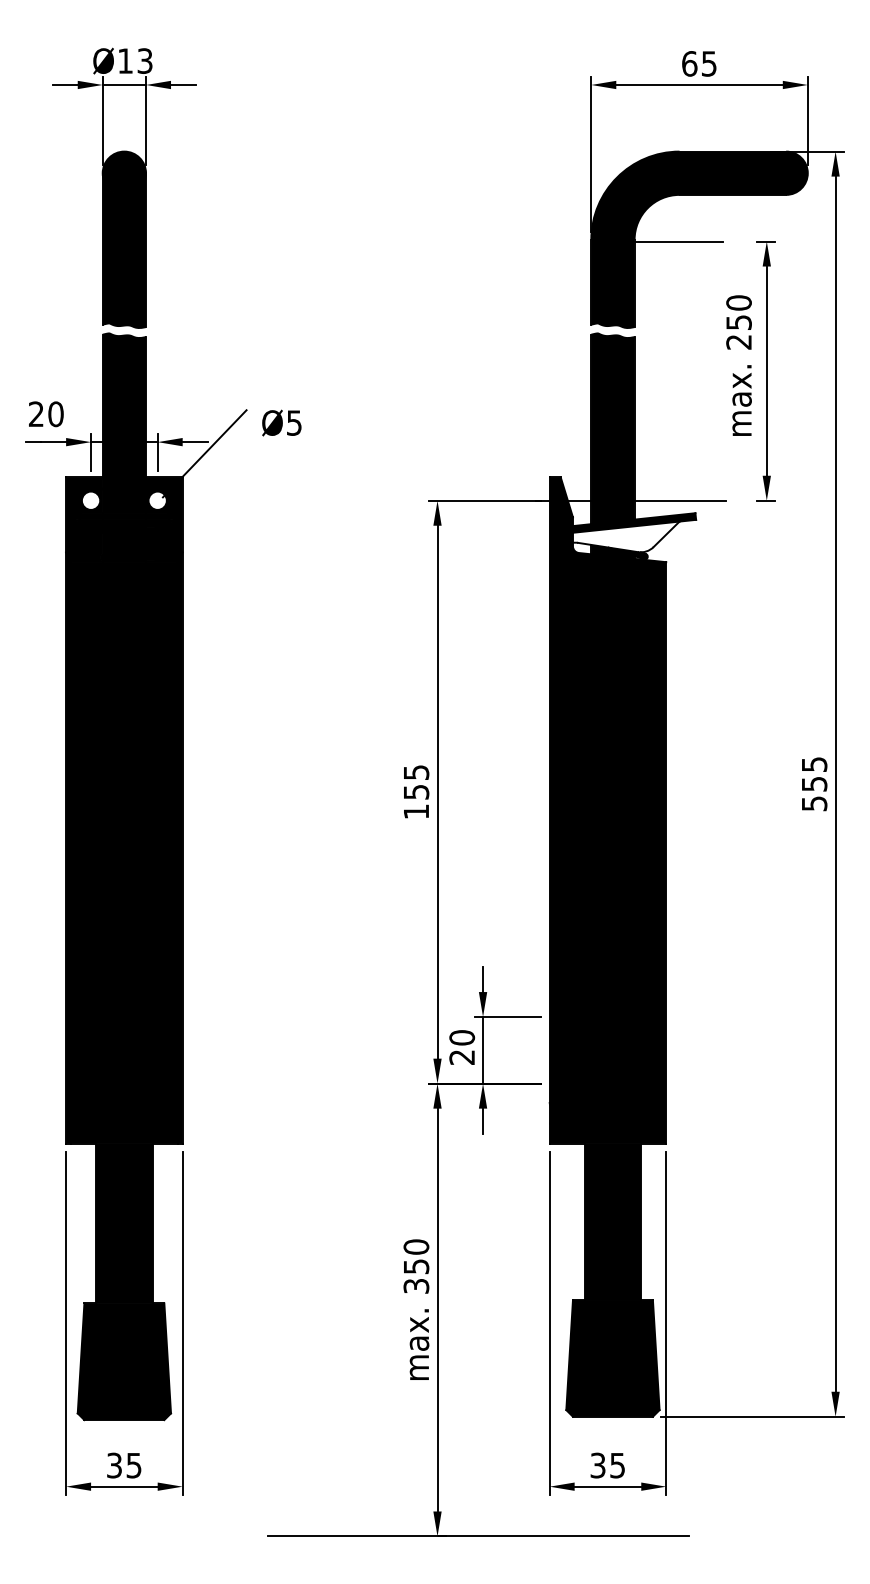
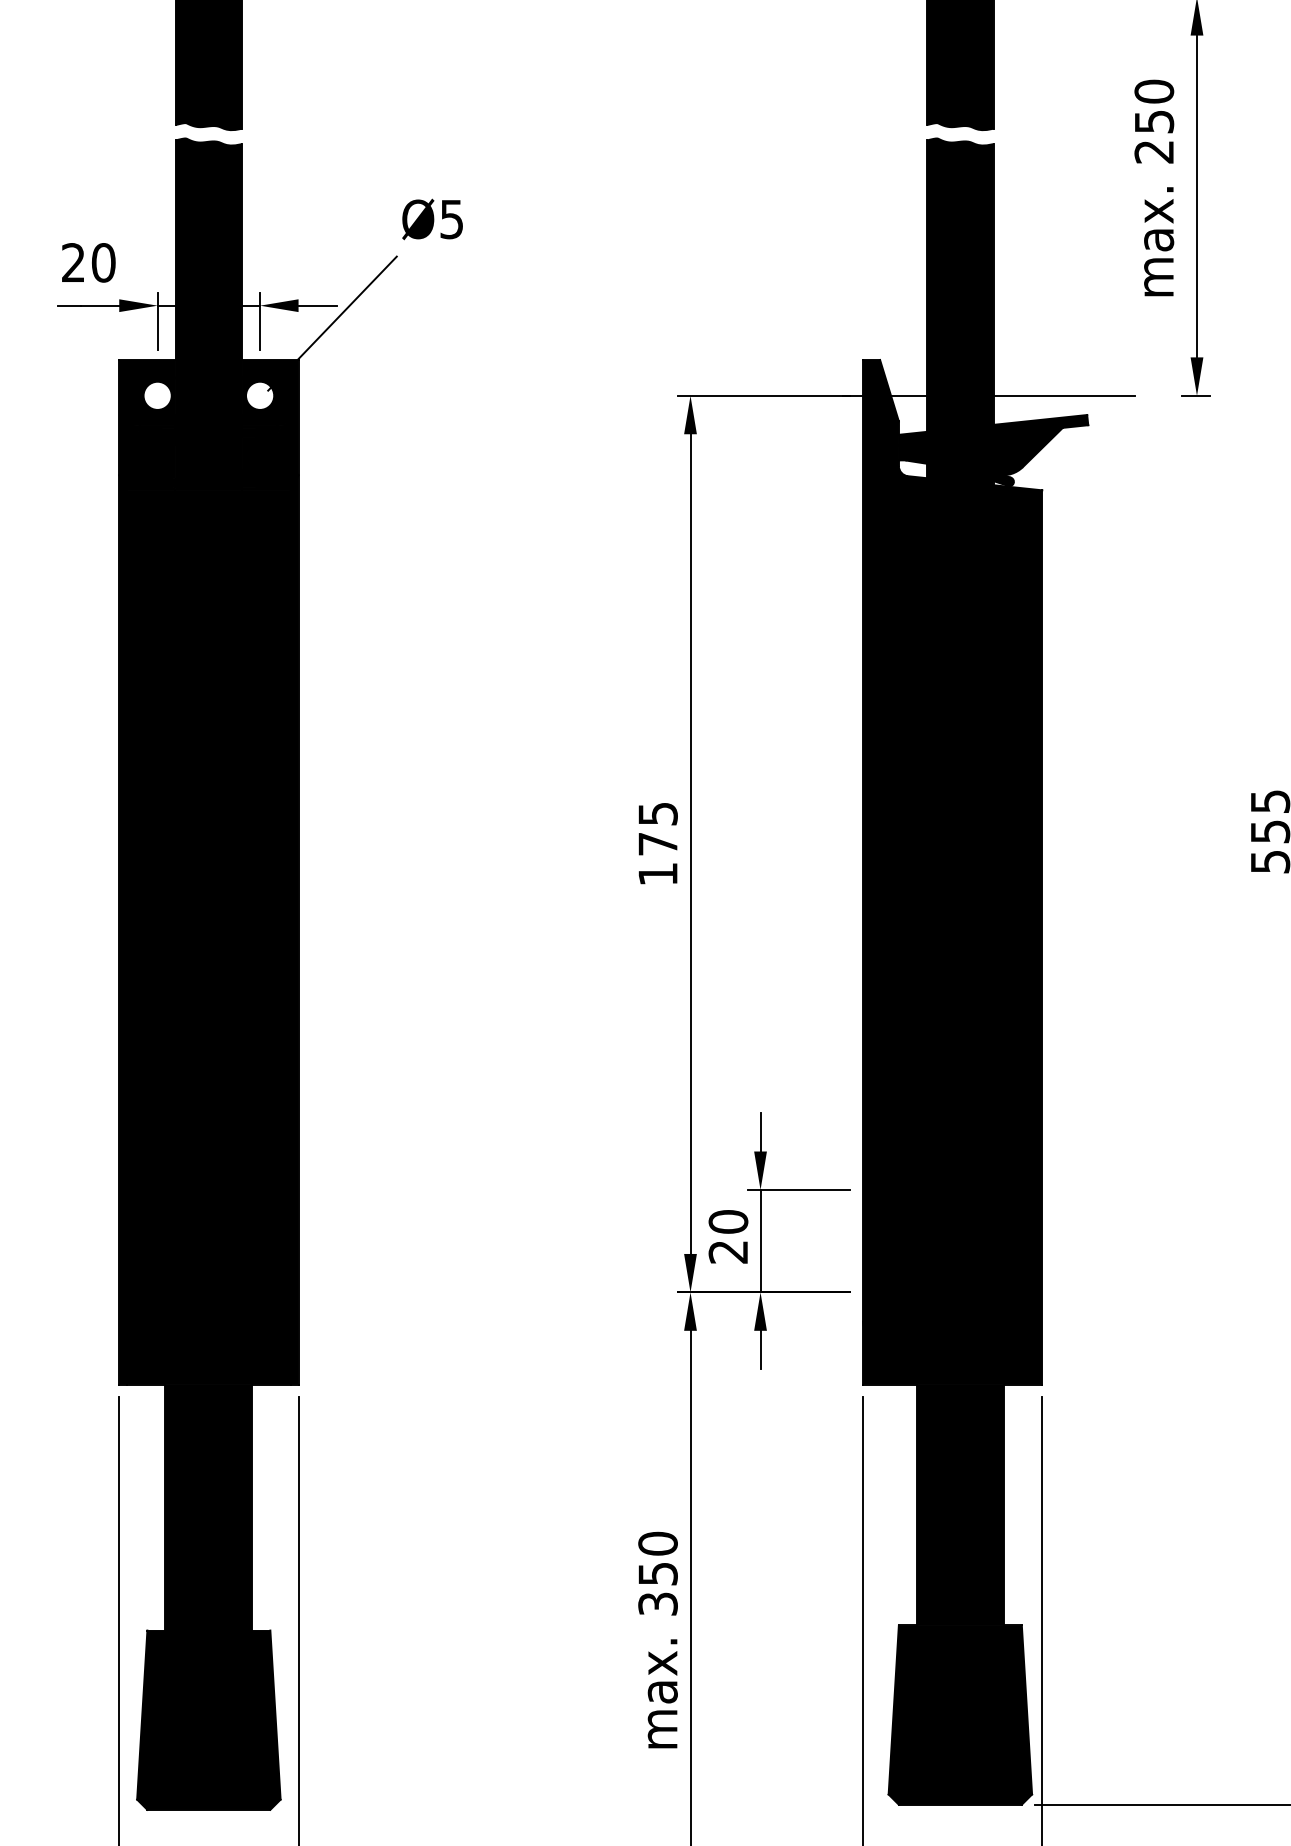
text: (281, 422) -> (432, 218), moved
fill: (625, 536) -> (979, 450), added
text: (416, 792) -> (658, 844), 155 -> 175

